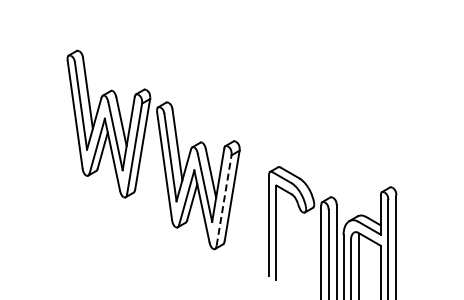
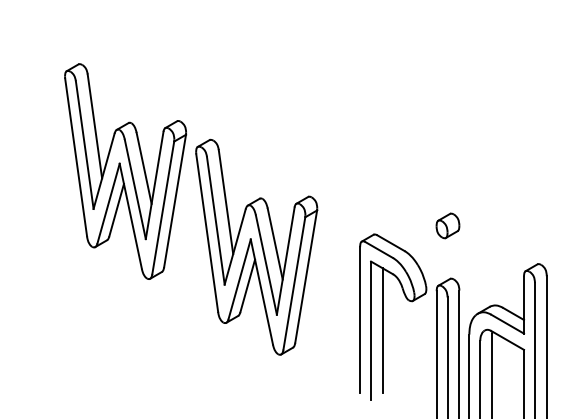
part: (328, 160) -> (447, 224), added
line: (224, 200) -> (294, 283), dashed -> solid
line: (284, 232) -> (382, 330), added

